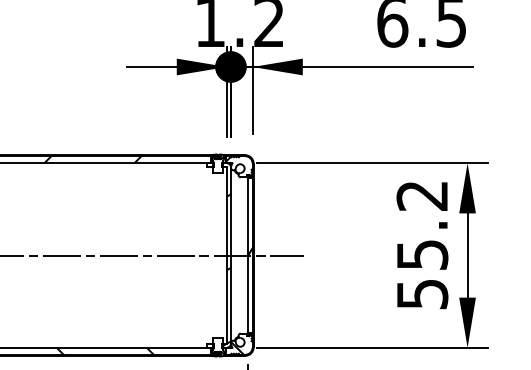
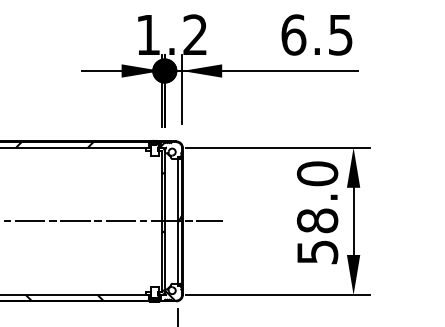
text: (422, 225) -> (317, 197), 55.2 -> 58.0

